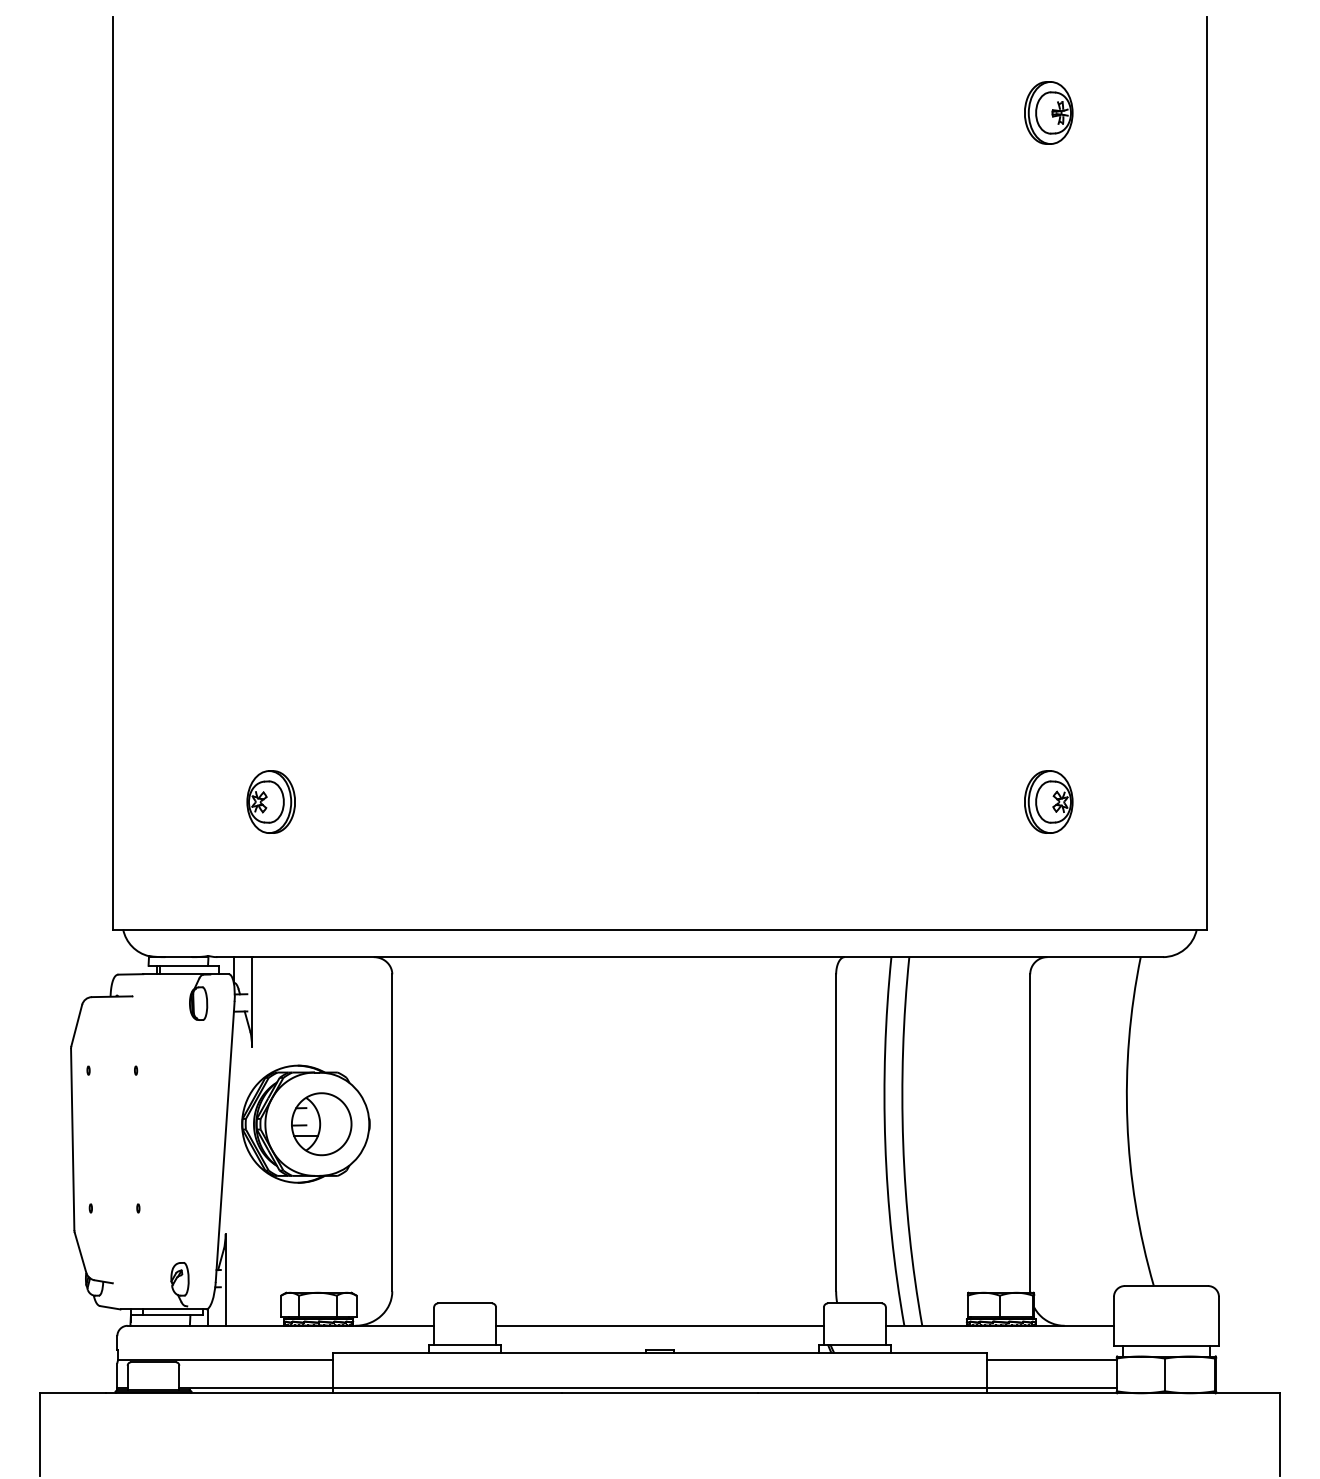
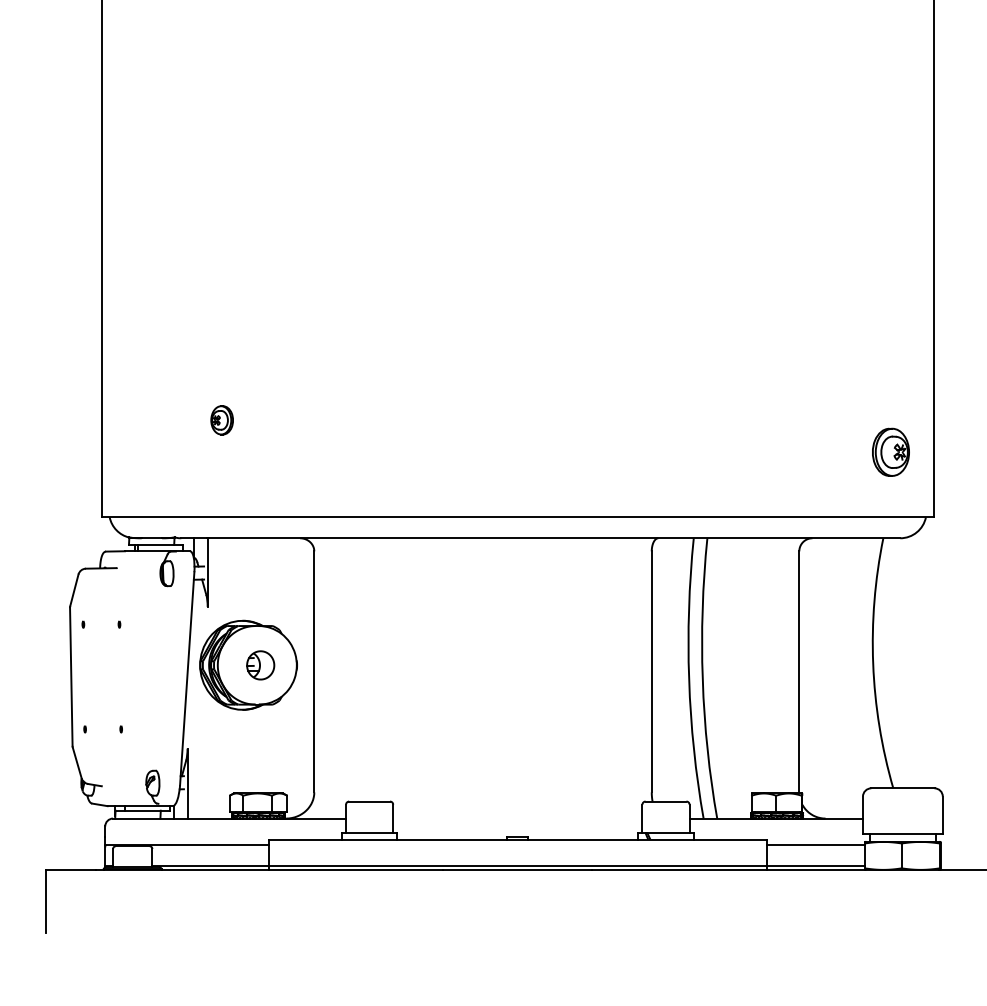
part: (270, 801) -> (221, 419), size x0.6
part: (1048, 801) -> (890, 451), moved
part: (321, 1124) -> (260, 665), size x0.6
line: (659, 1325) -> (517, 818), removed

